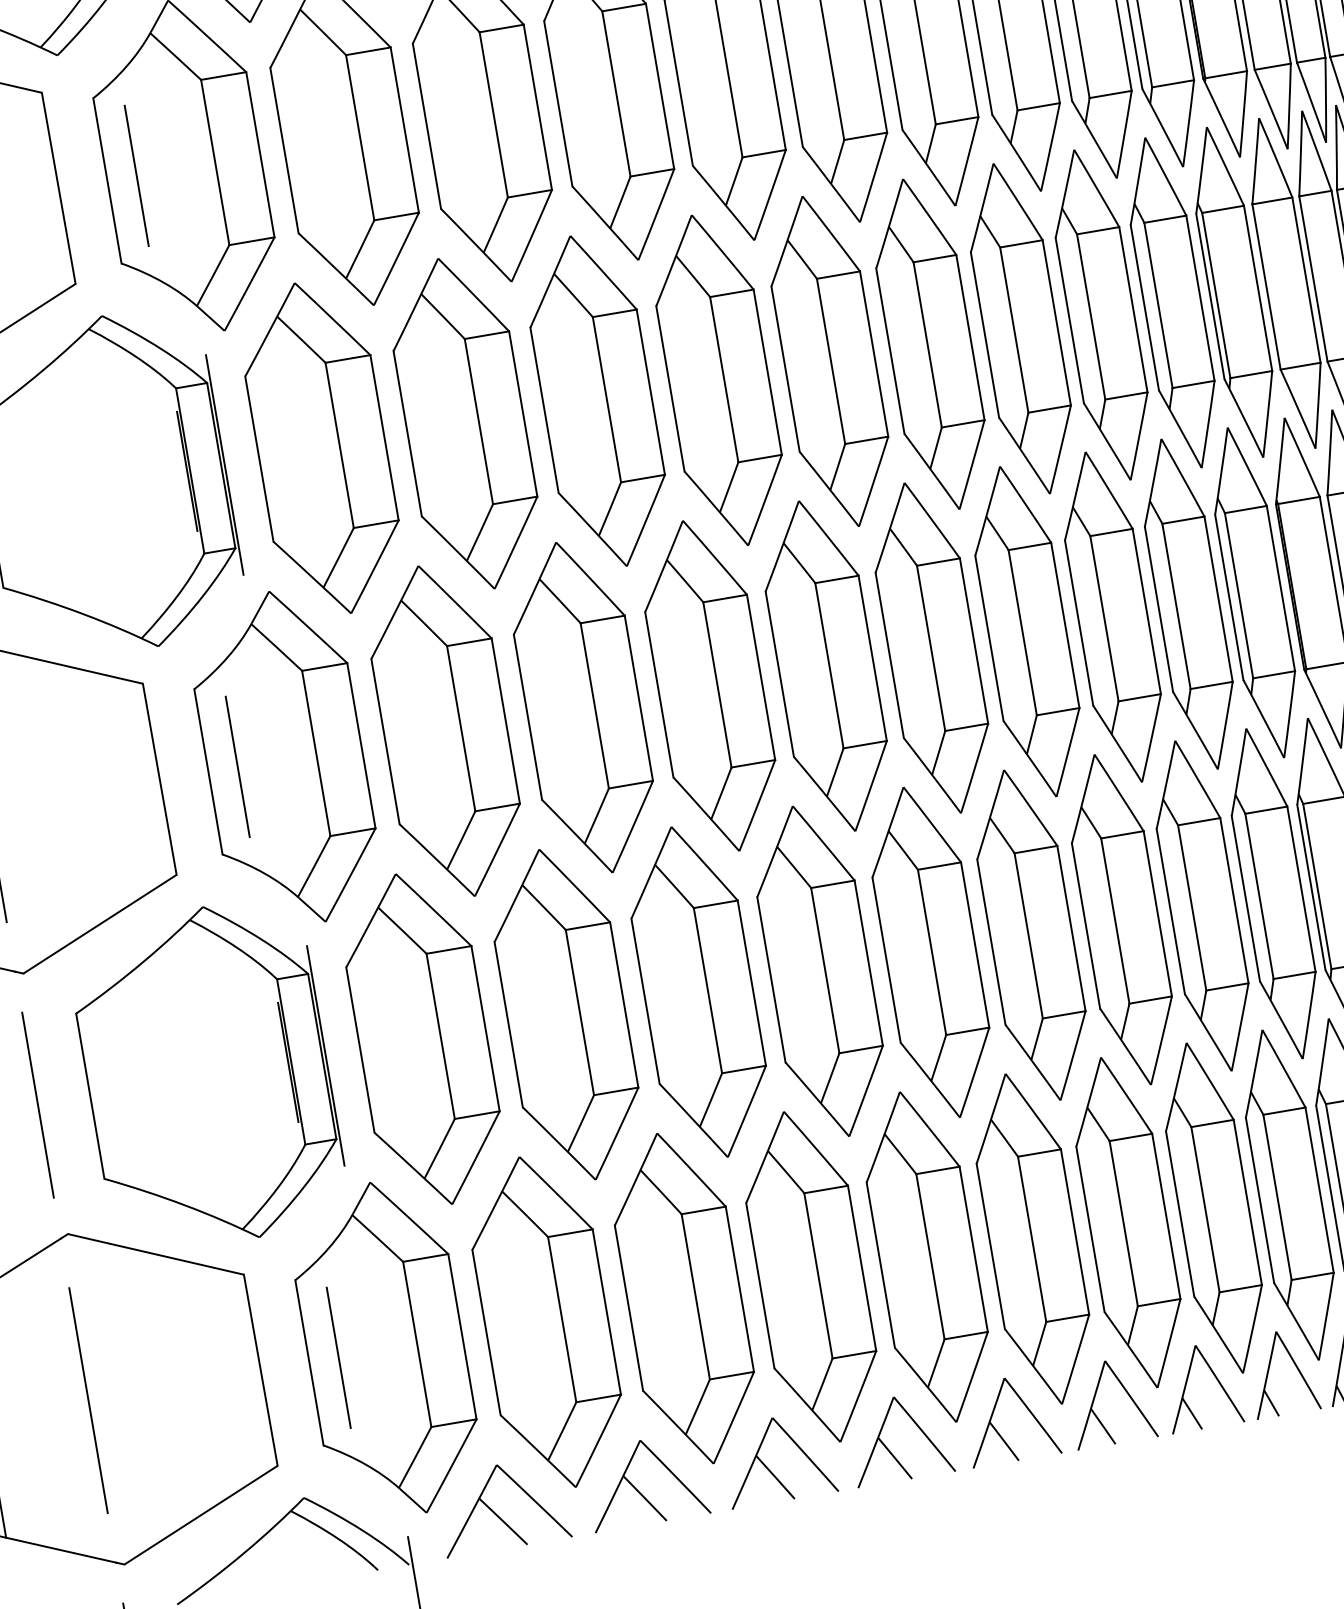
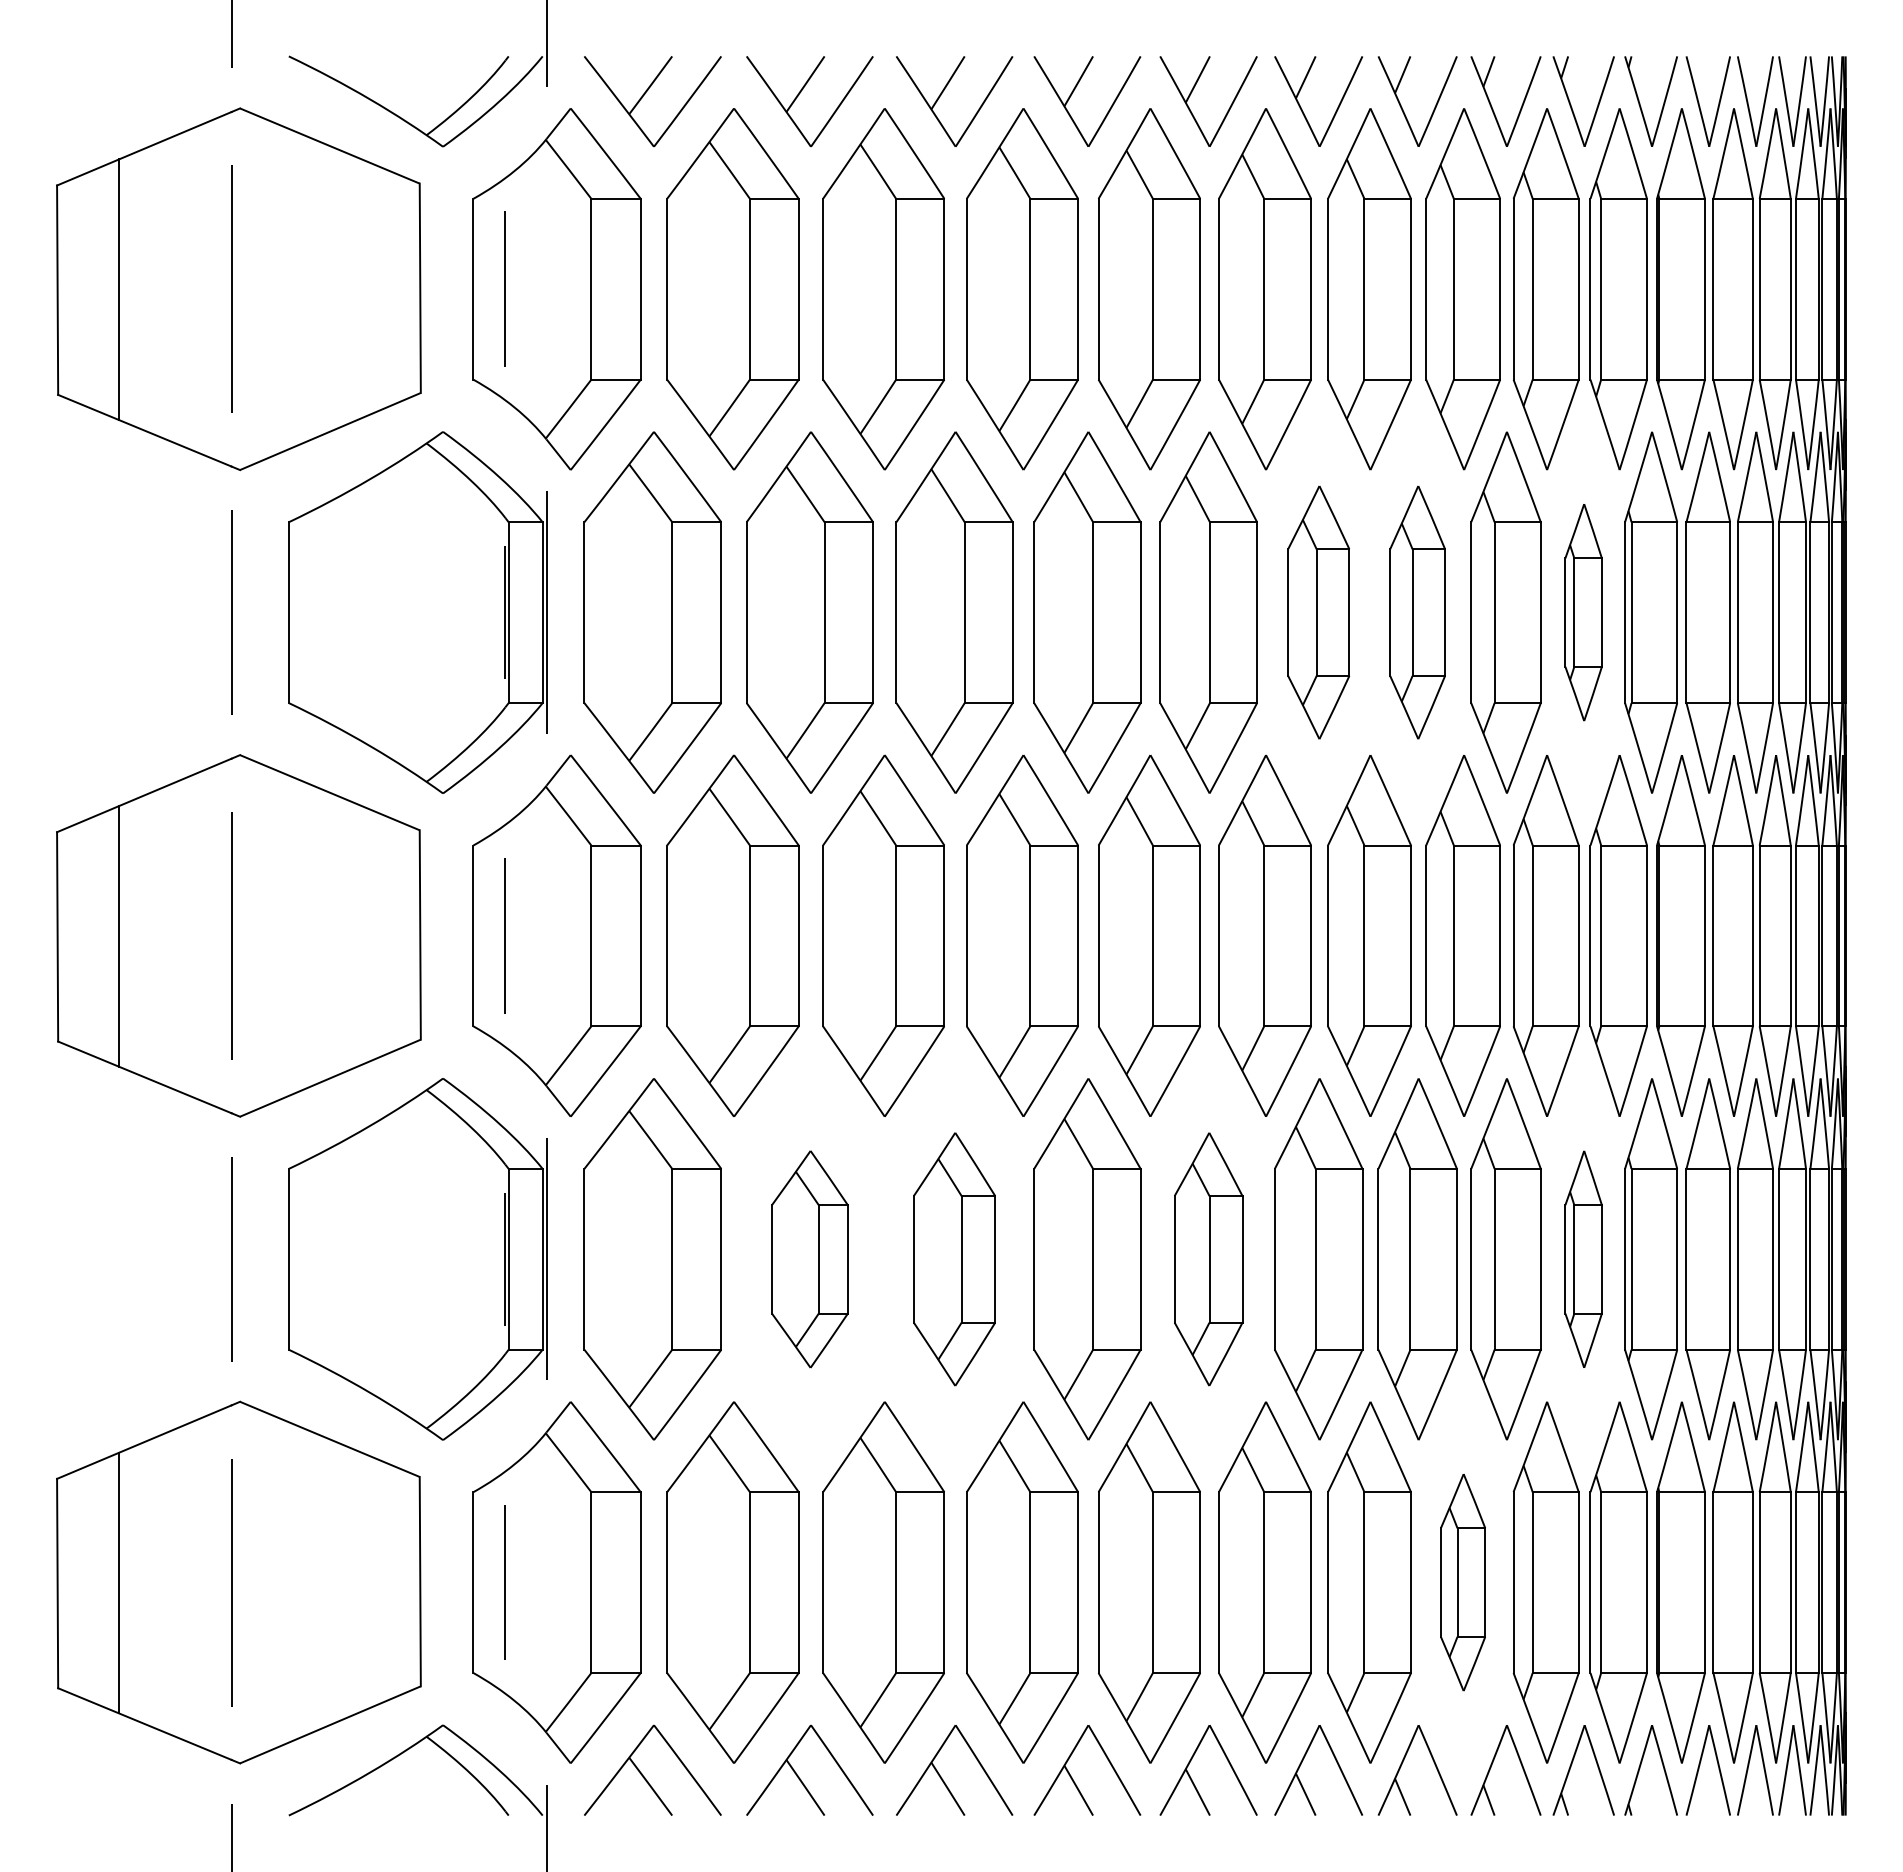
part: (1172, 302) -> (1583, 612), size x0.6
part: (1020, 328) -> (1417, 612), size x0.7
part: (930, 344) -> (1318, 612), size x0.7
part: (1273, 894) -> (1583, 1259), size x0.6
part: (930, 952) -> (1208, 1259), size x0.7
part: (698, 992) -> (954, 1259), size x0.7
part: (566, 1015) -> (809, 1259), size x0.6
part: (1213, 1208) -> (1462, 1582), size x0.6

